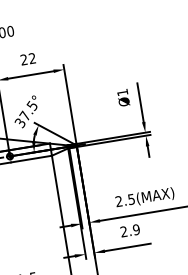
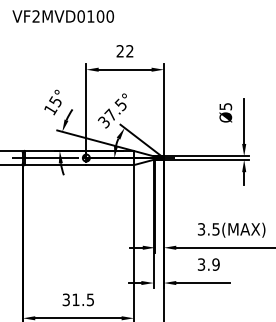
text: (122, 92) -> (225, 106), Ø1 -> Ø5
text: (119, 201) -> (201, 229), 2.5(MAX) -> 3.5(MAX)
text: (123, 231) -> (201, 264), 2.9 -> 3.9

